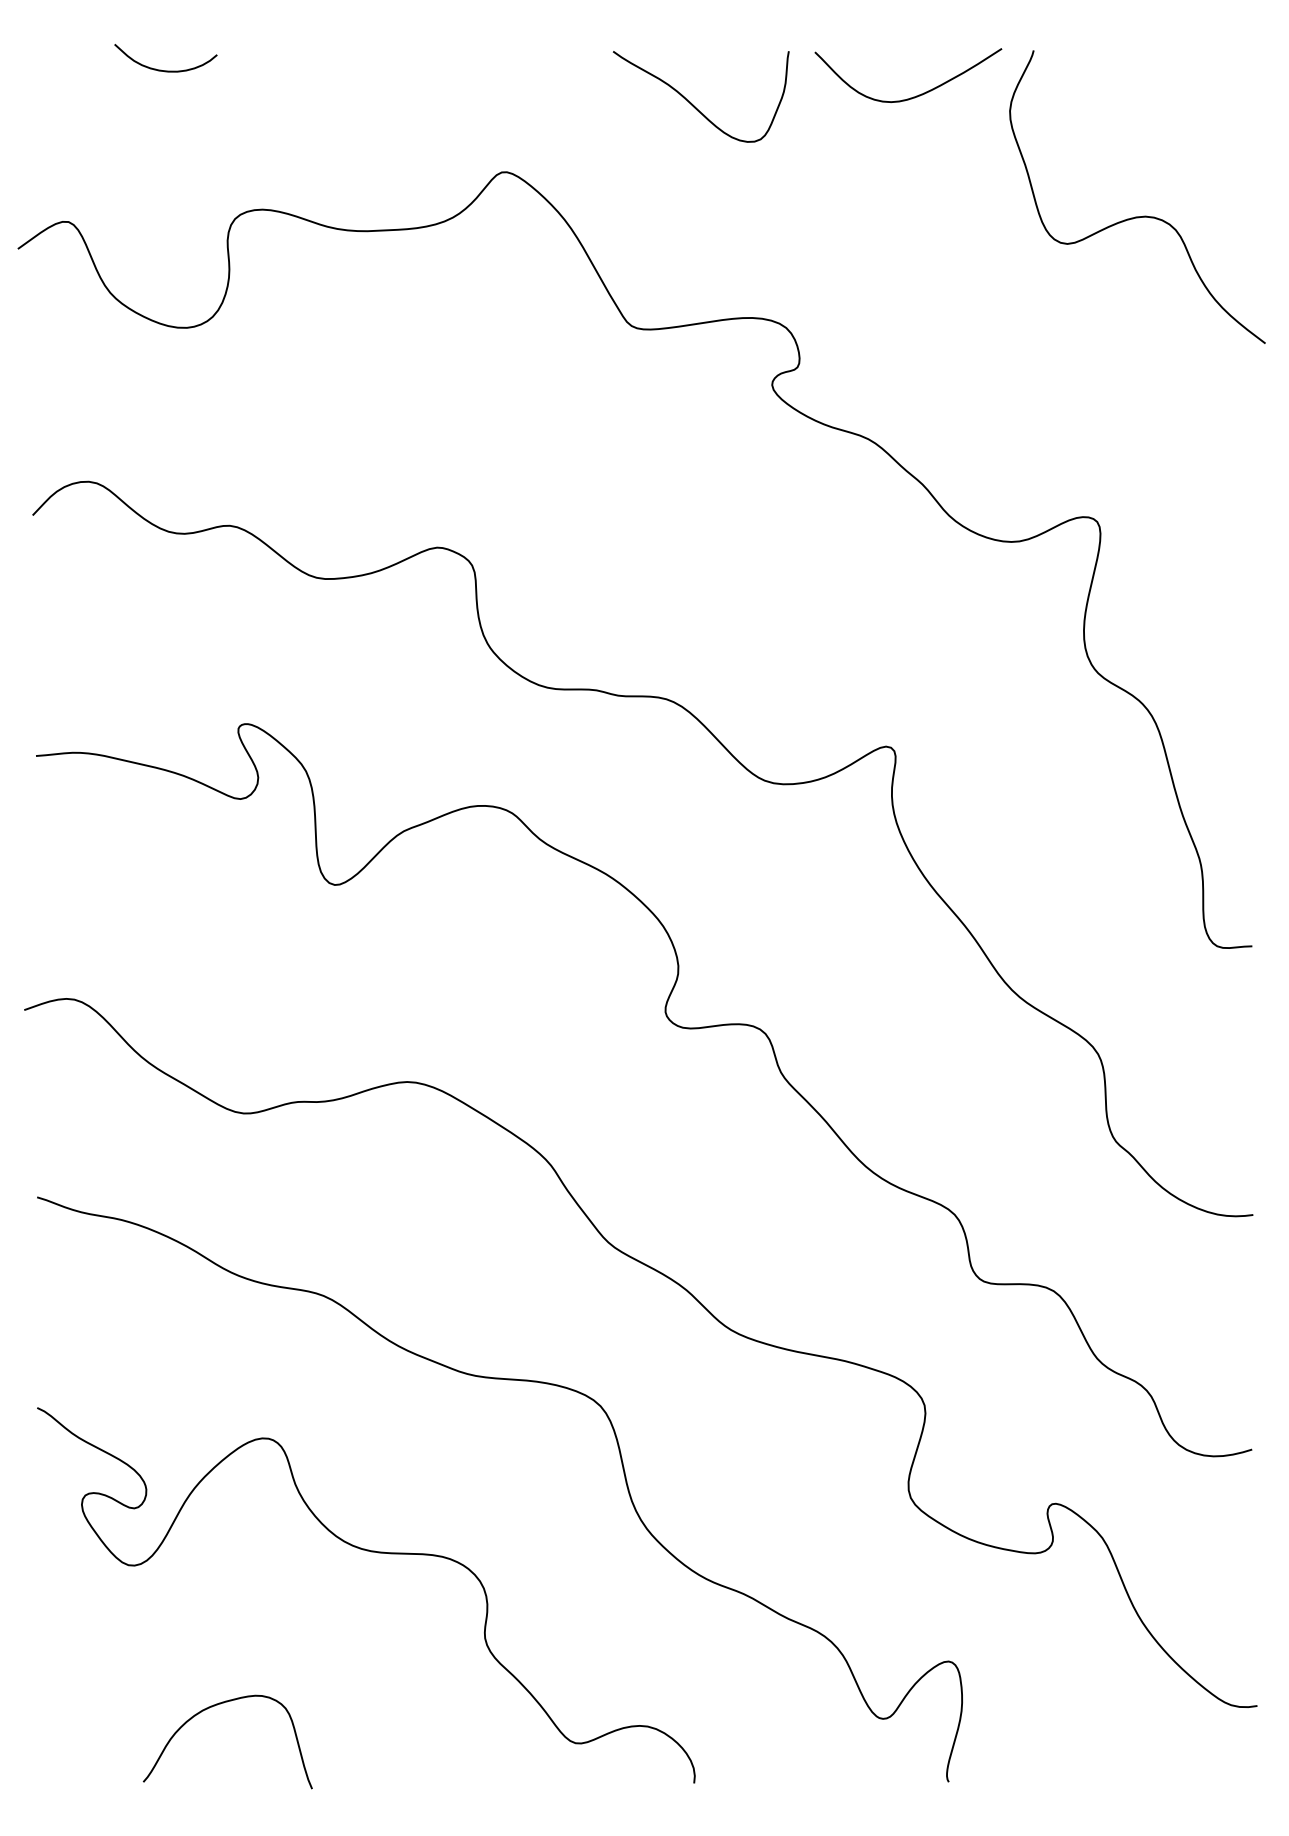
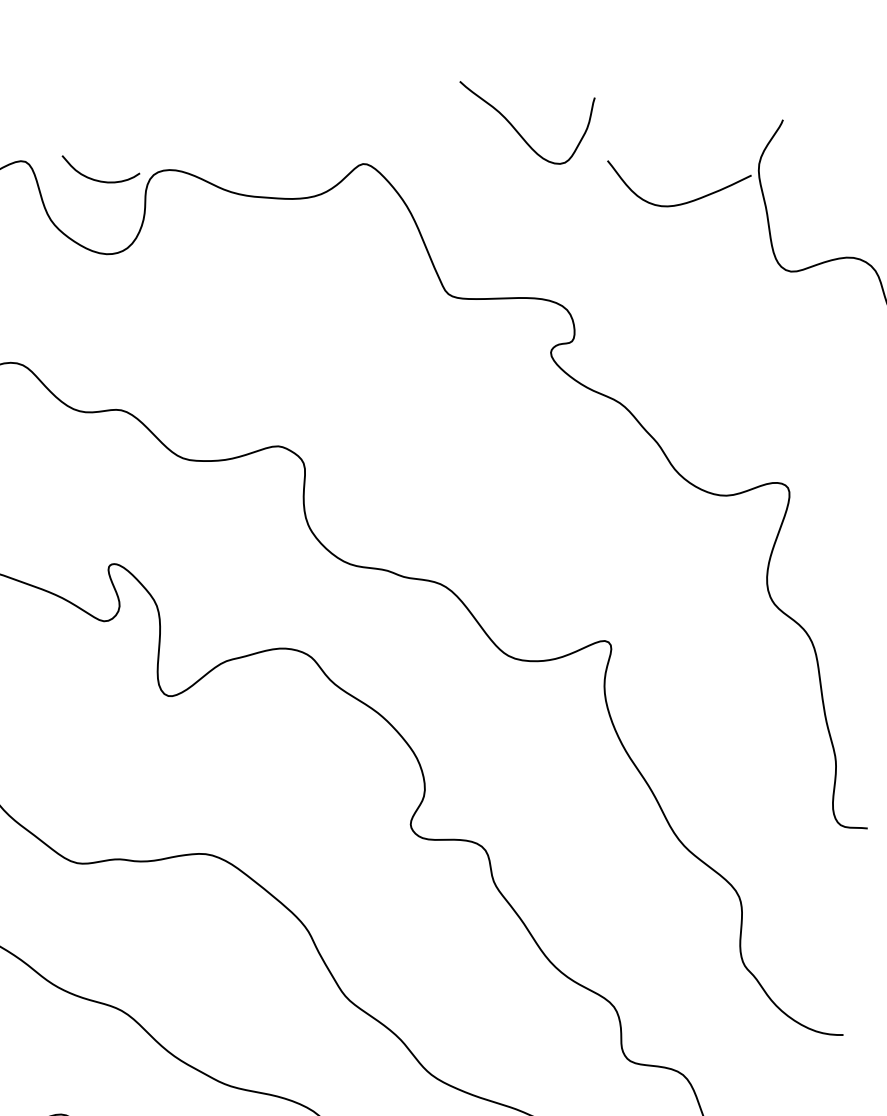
curve: (161, 69) -> (95, 179), moved
curve: (916, 95) -> (681, 203), moved

